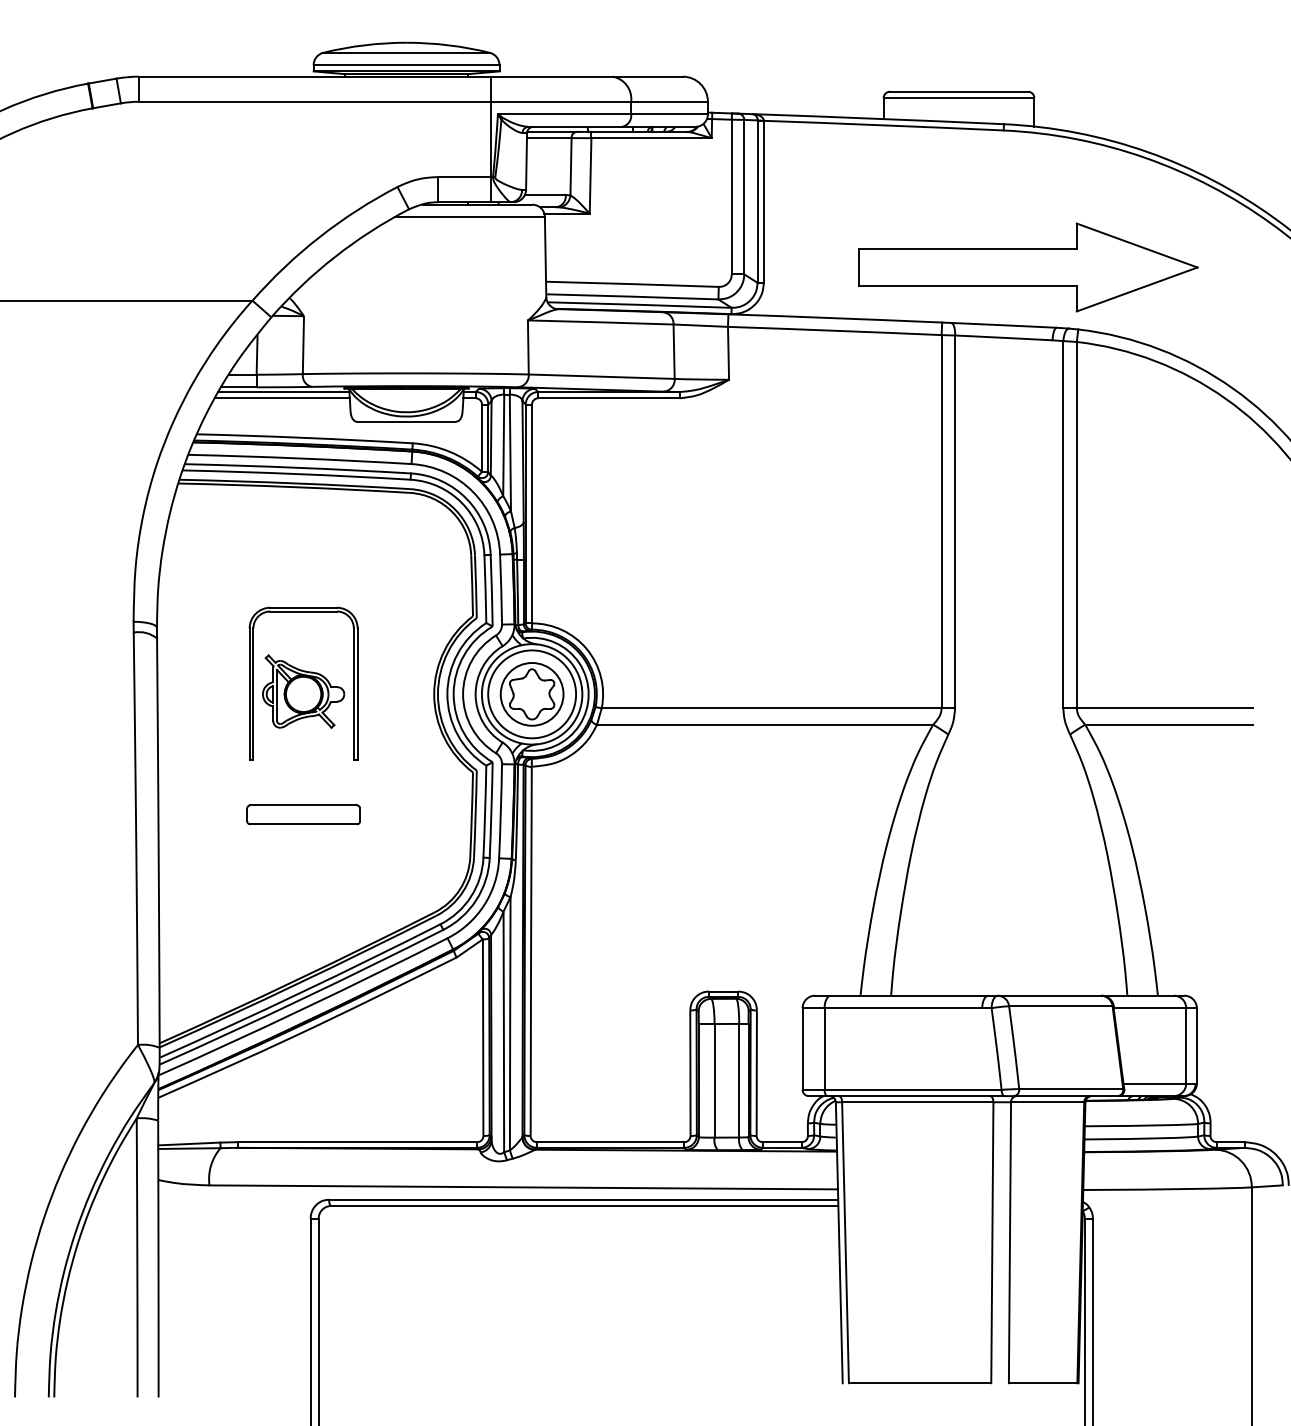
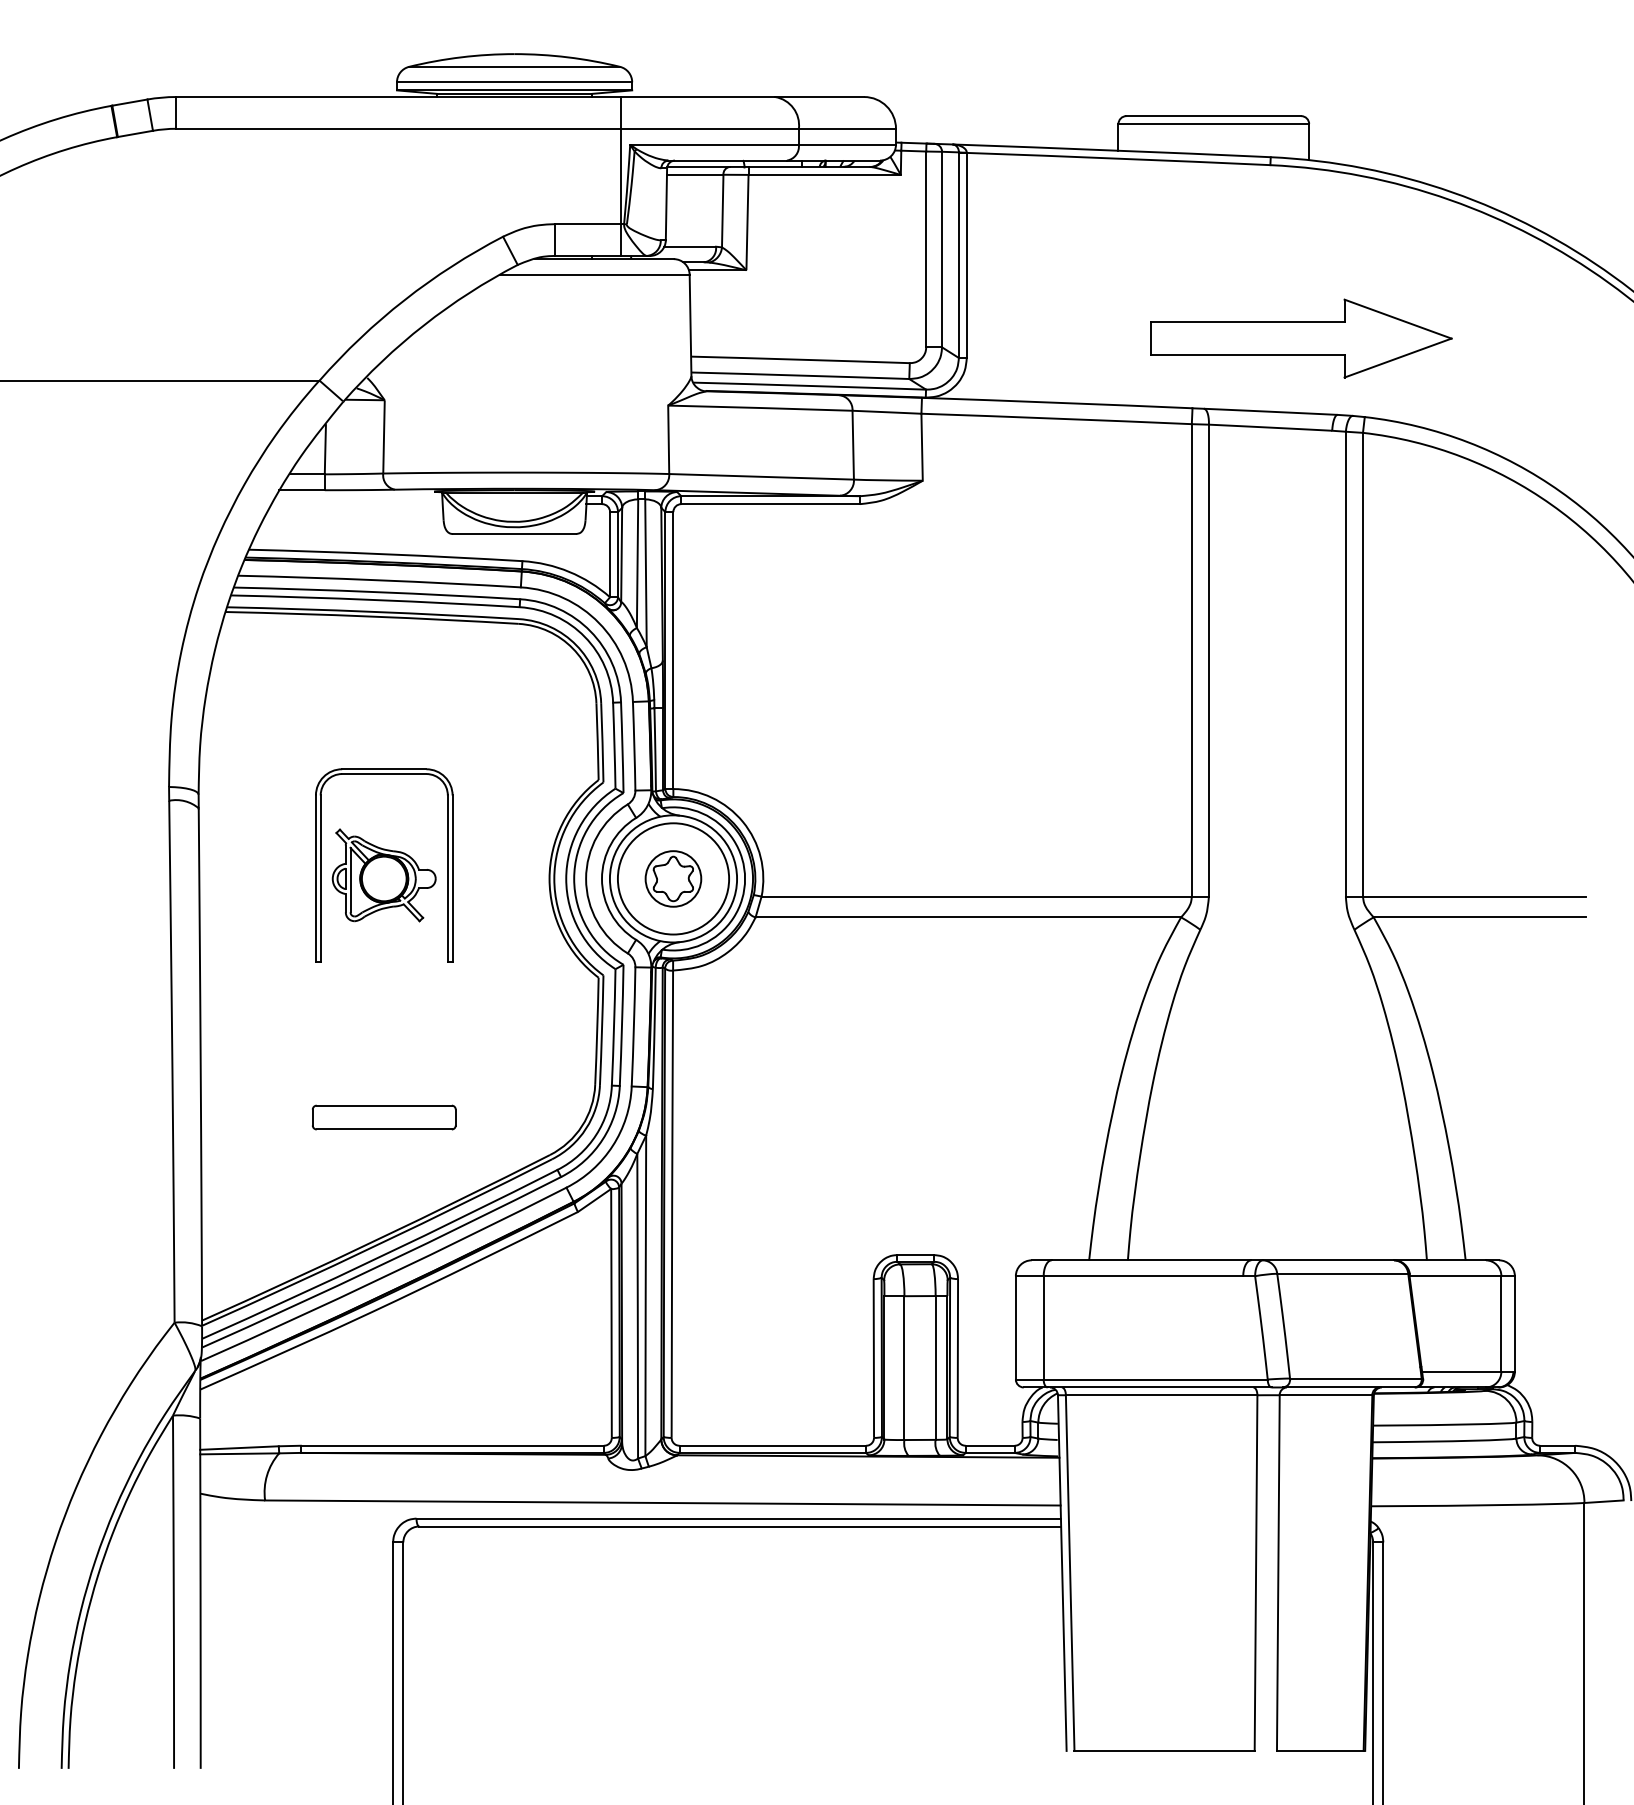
part: (1028, 267) -> (1301, 338), size x0.7
line: (283, 392) -> (358, 496), removed
line: (281, 398) -> (356, 504), removed
part: (531, 694) -> (672, 879), size x0.7
part: (303, 814) -> (384, 1117), moved

